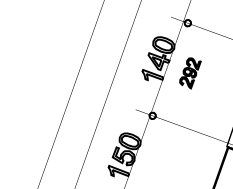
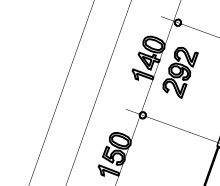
part: (190, 73) -> (180, 73), size x1.67

